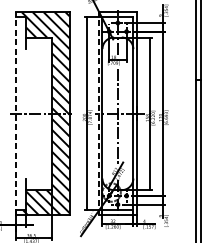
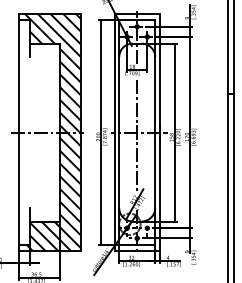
line: (16, 113) -> (18, 132), dashed -> solid
line: (98, 113) -> (114, 132), dashed -> solid

